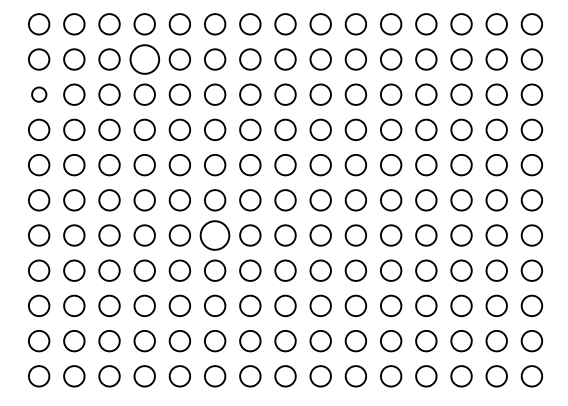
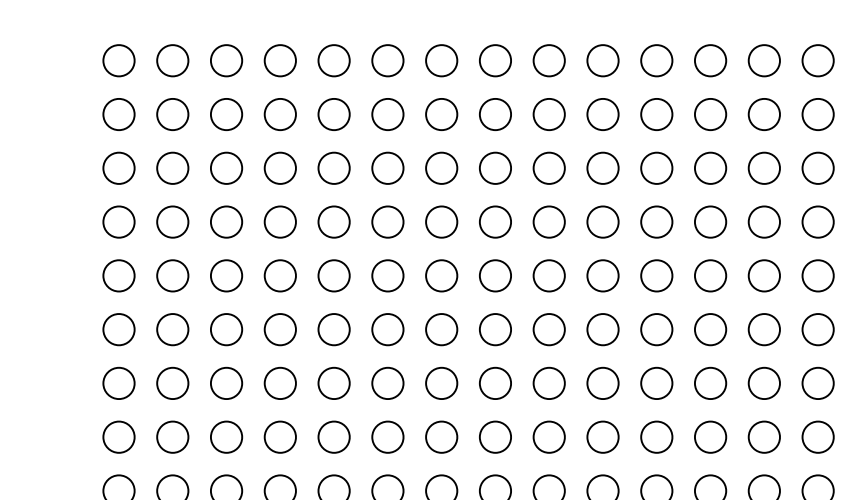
circle: (144, 59) -> (279, 114), size x0.71
circle: (39, 94) -> (119, 167), size x1.43
circle: (215, 235) -> (388, 383), size x0.71

